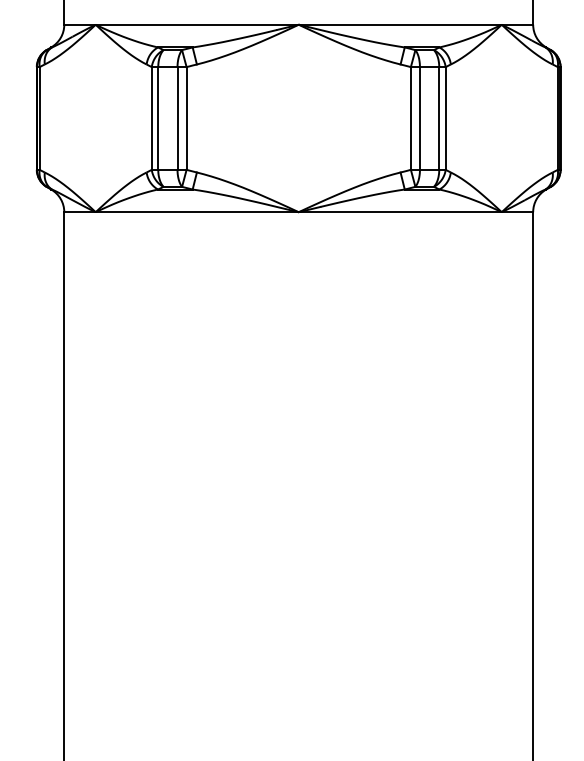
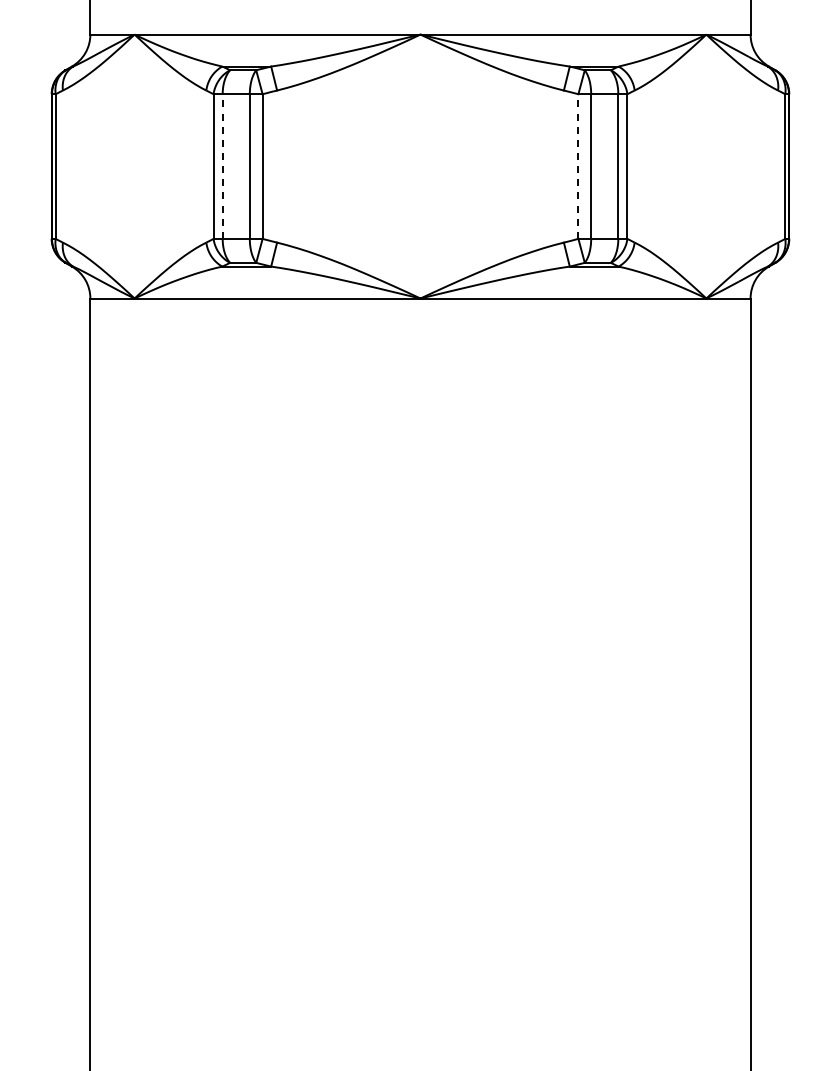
line: (158, 118) -> (222, 166), solid -> dashed
line: (410, 118) -> (578, 166), solid -> dashed

